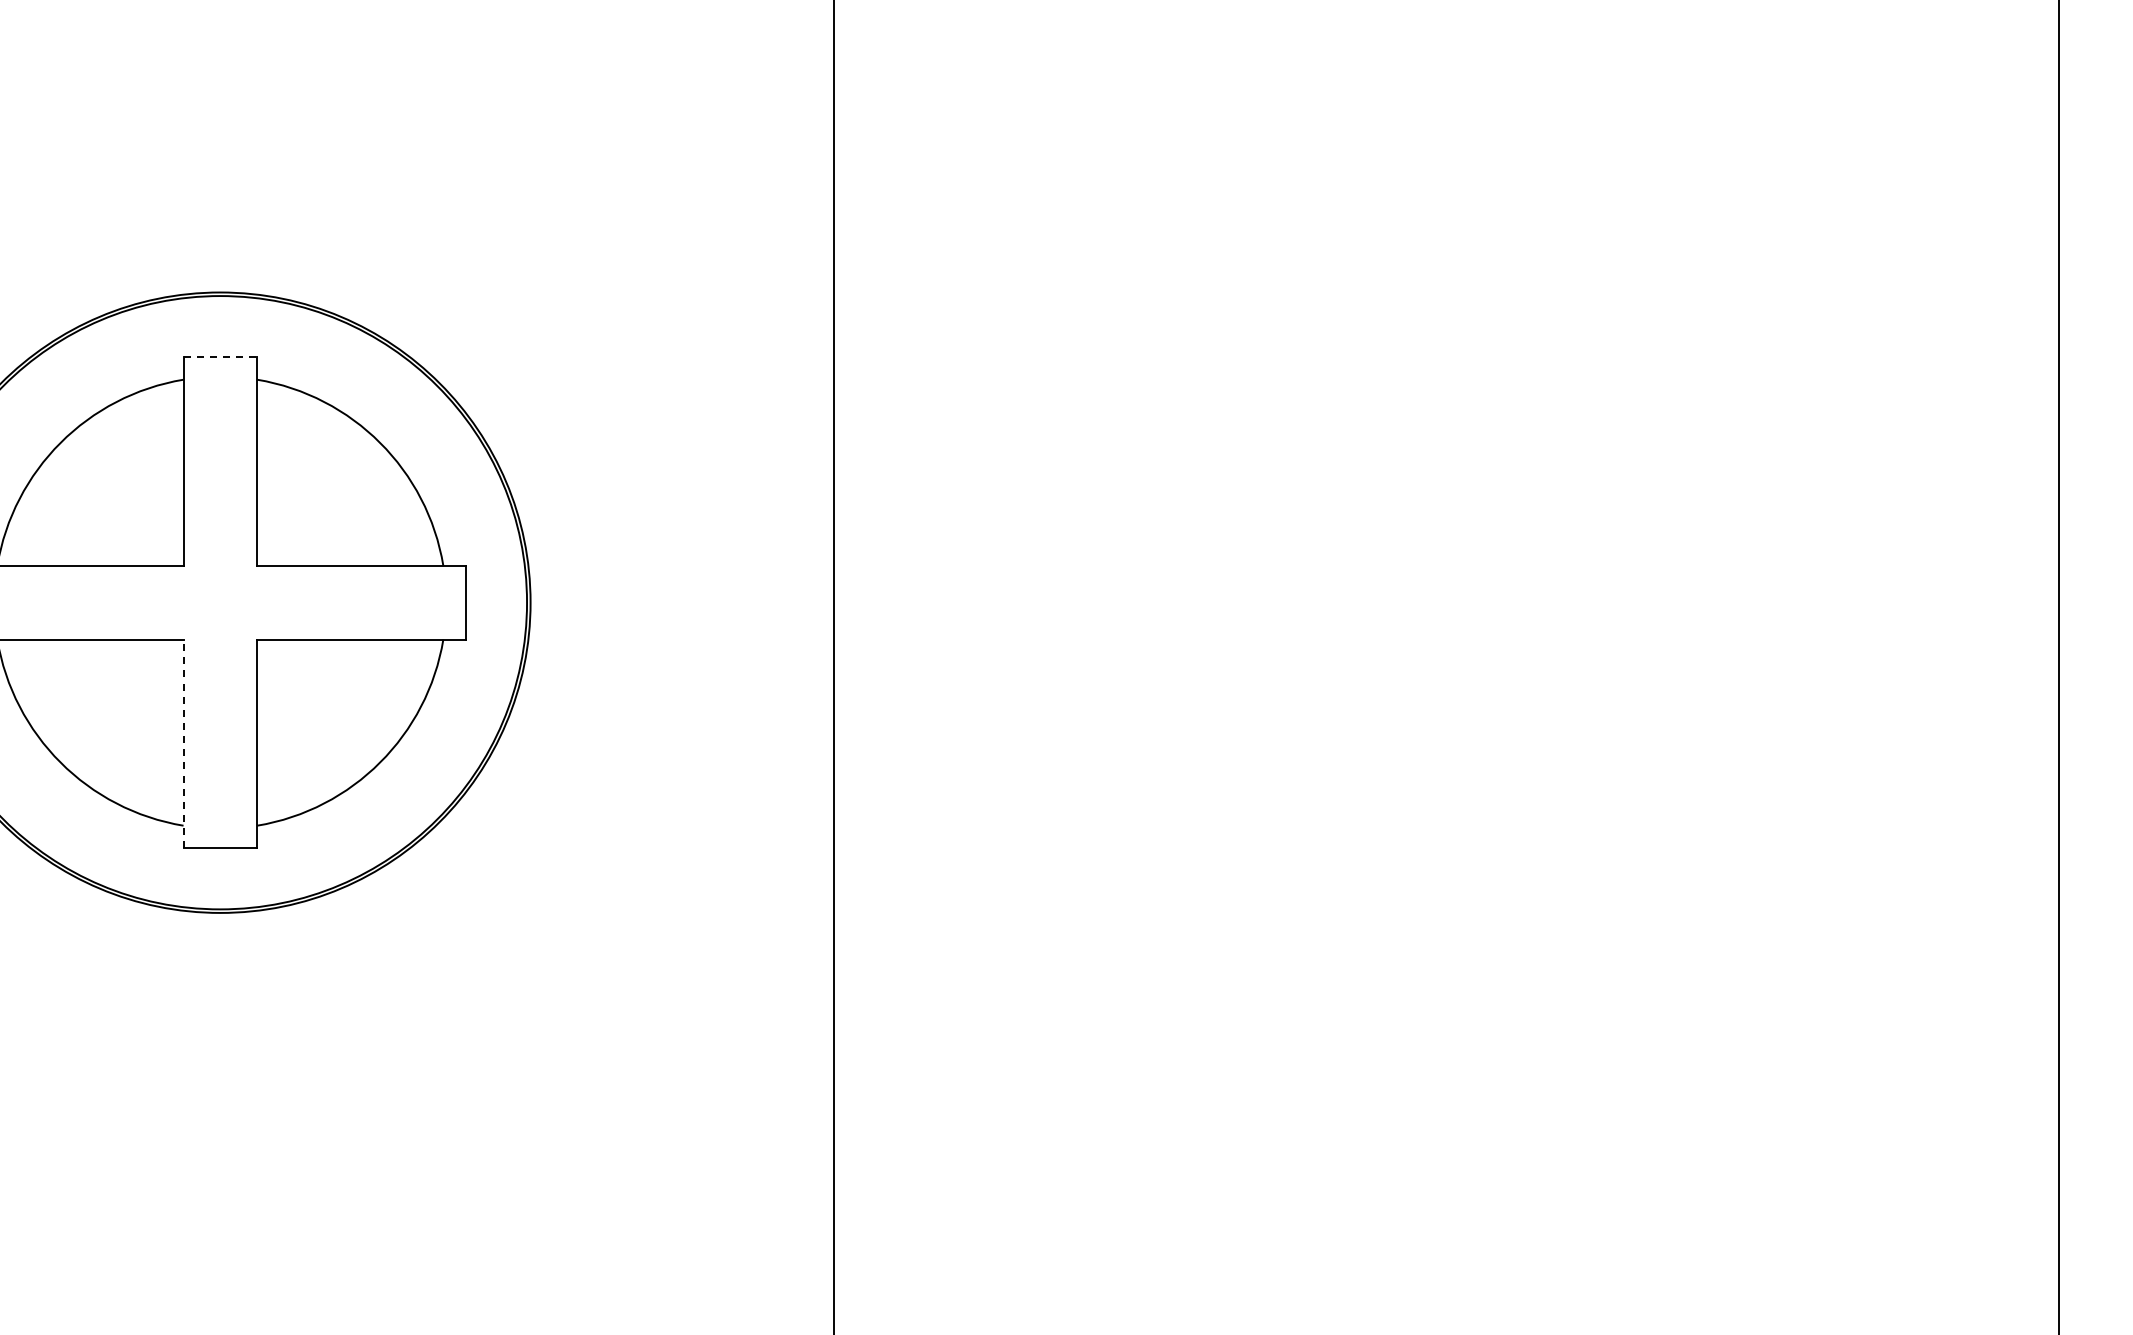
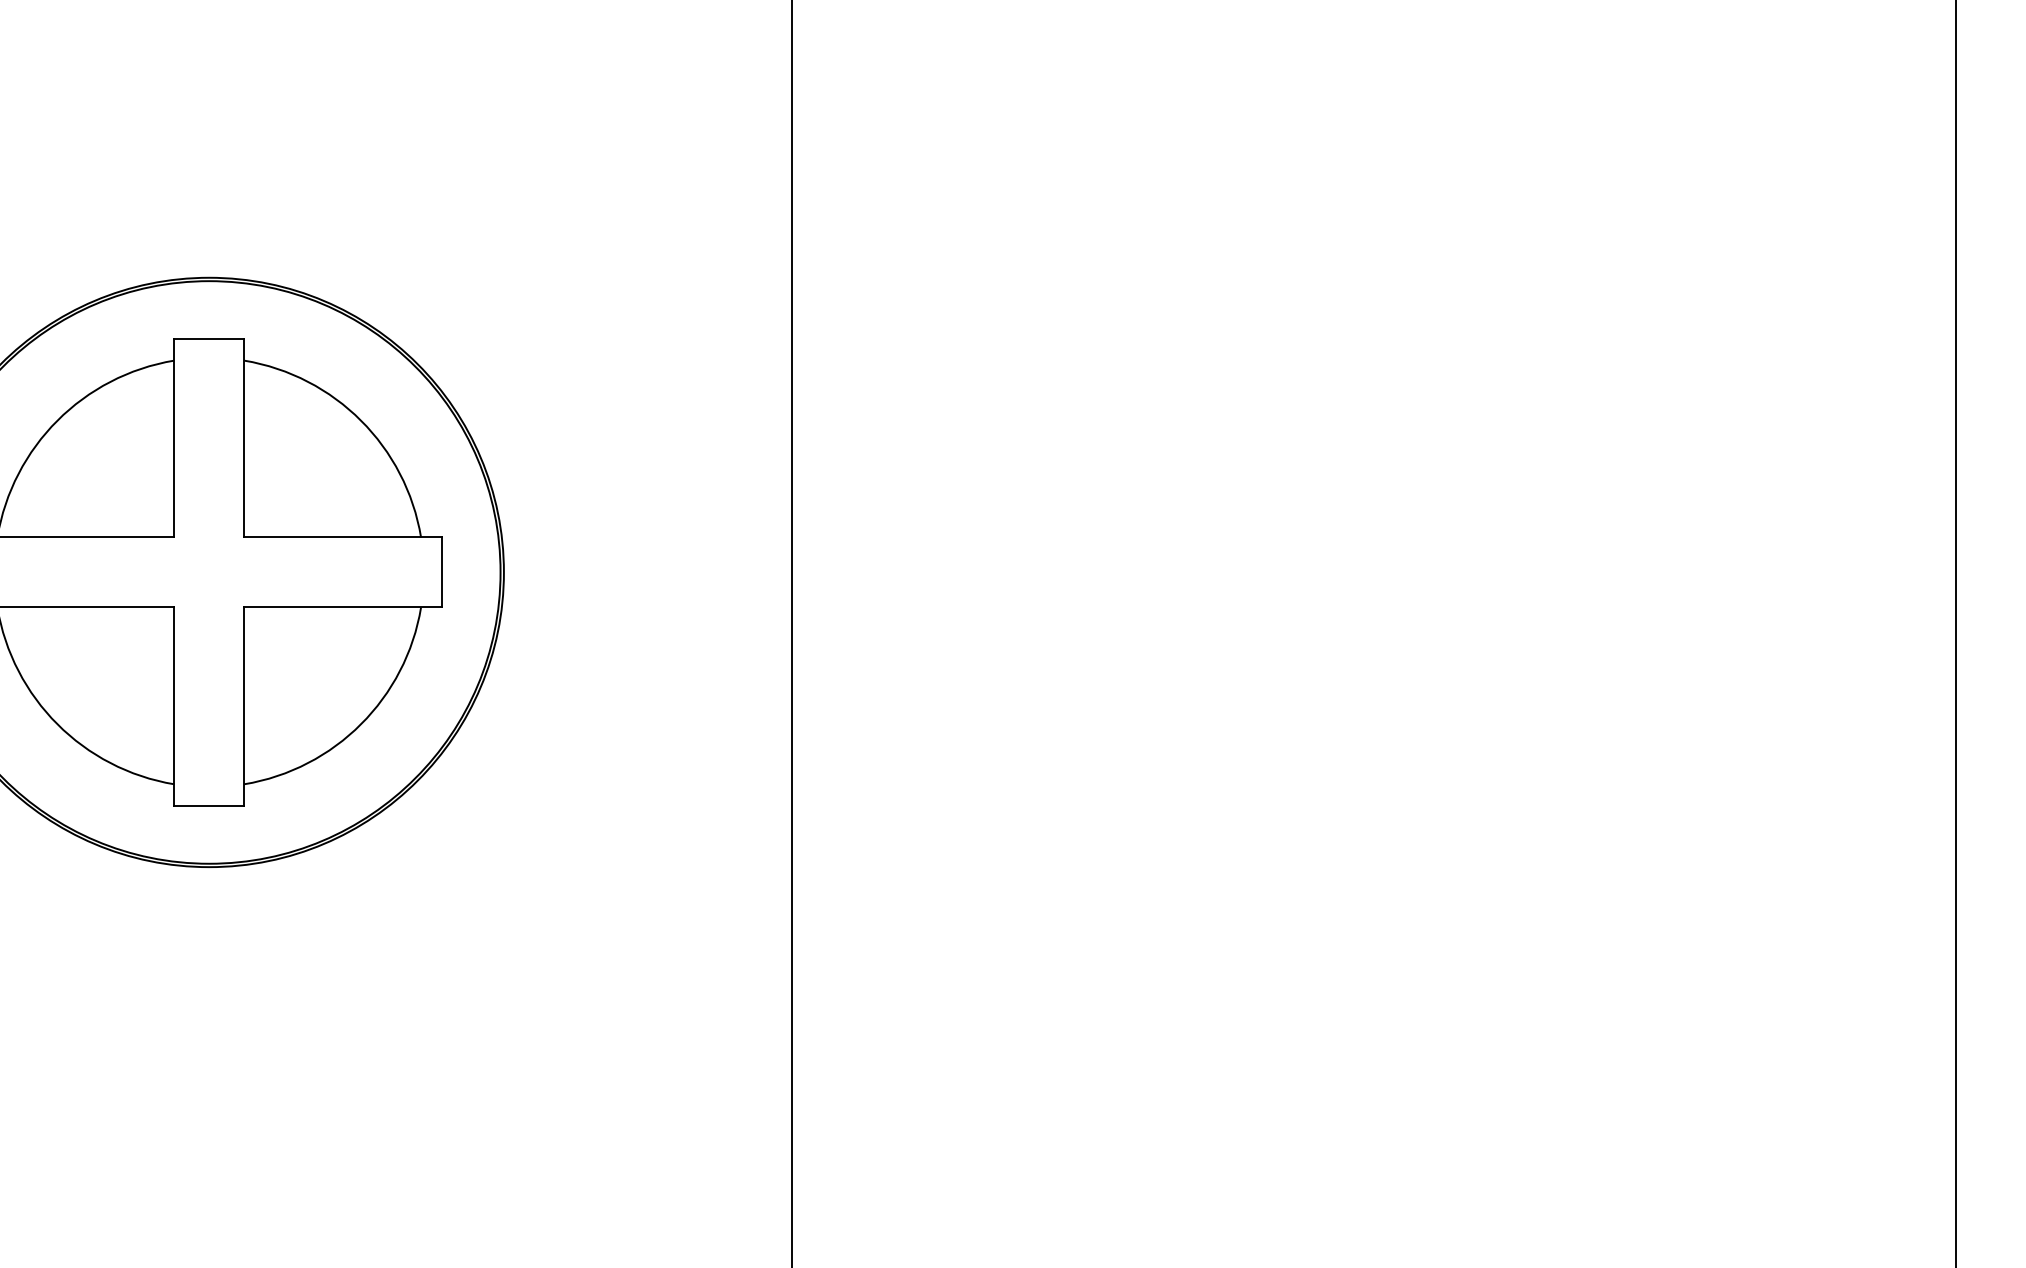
line: (220, 357) -> (209, 339), dashed -> solid
line: (183, 743) -> (174, 706), dashed -> solid

